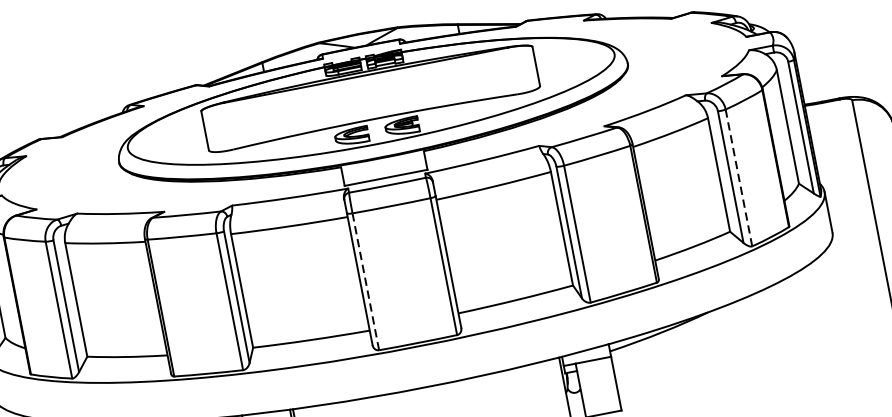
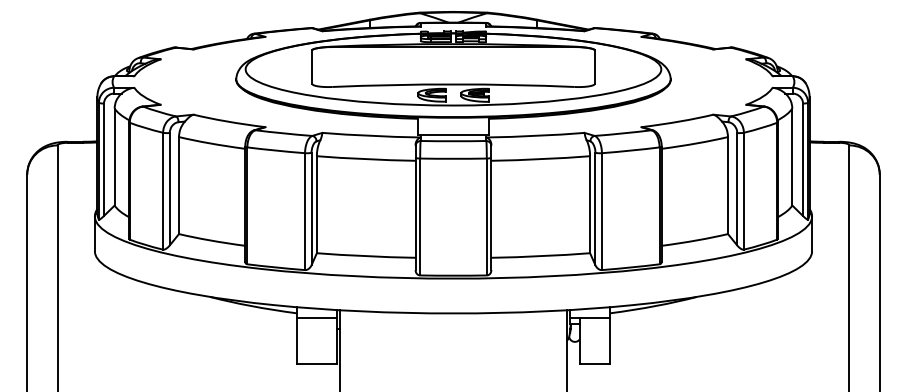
line: (738, 177) -> (743, 190), dashed -> solid
line: (366, 281) -> (420, 216), dashed -> solid

